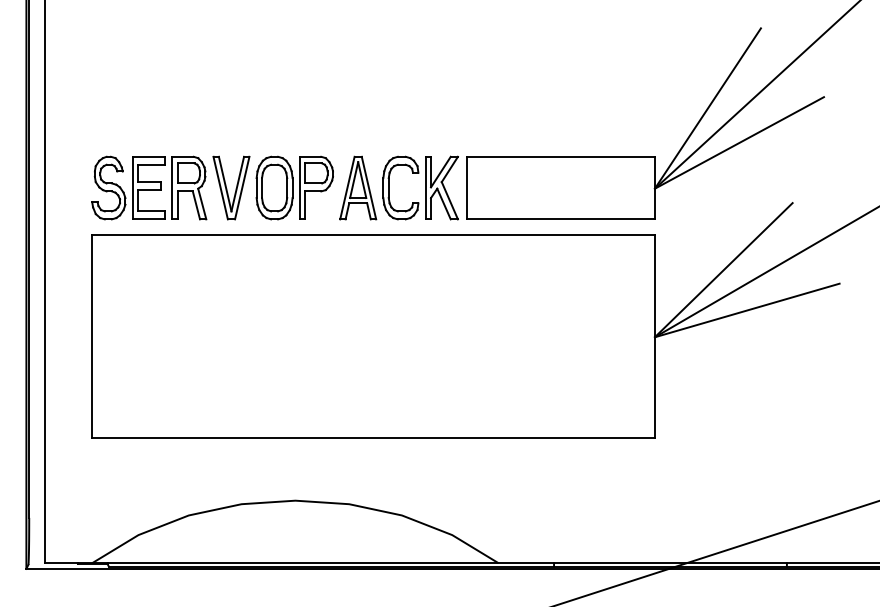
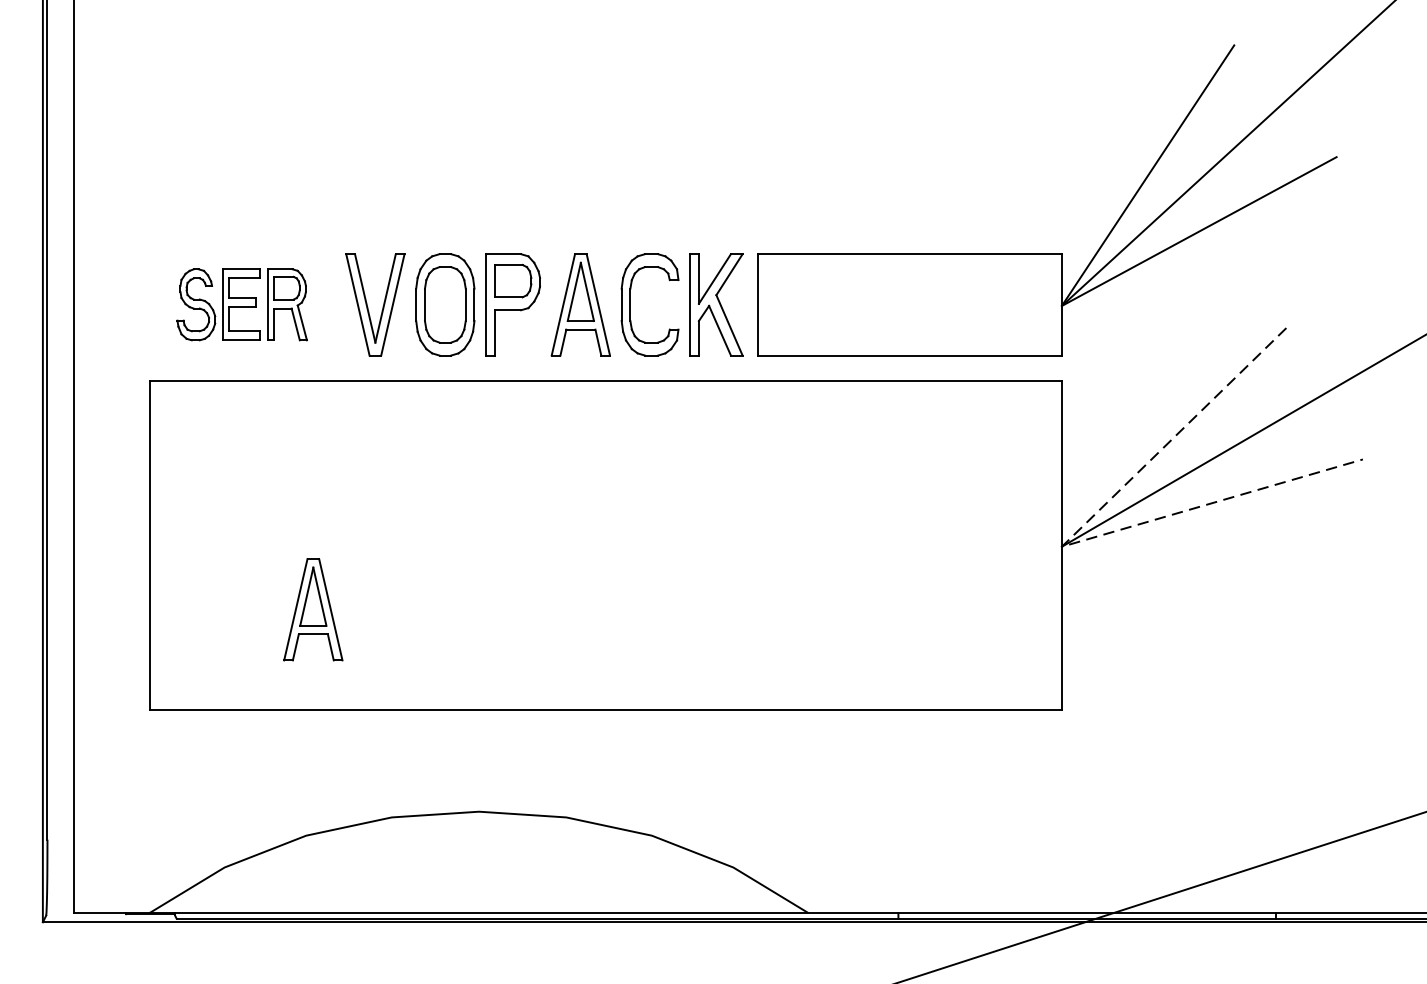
part: (149, 187) -> (242, 303), size x0.7
line: (654, 337) -> (1061, 547), solid -> dashed
part: (193, 375) -> (313, 608), added

